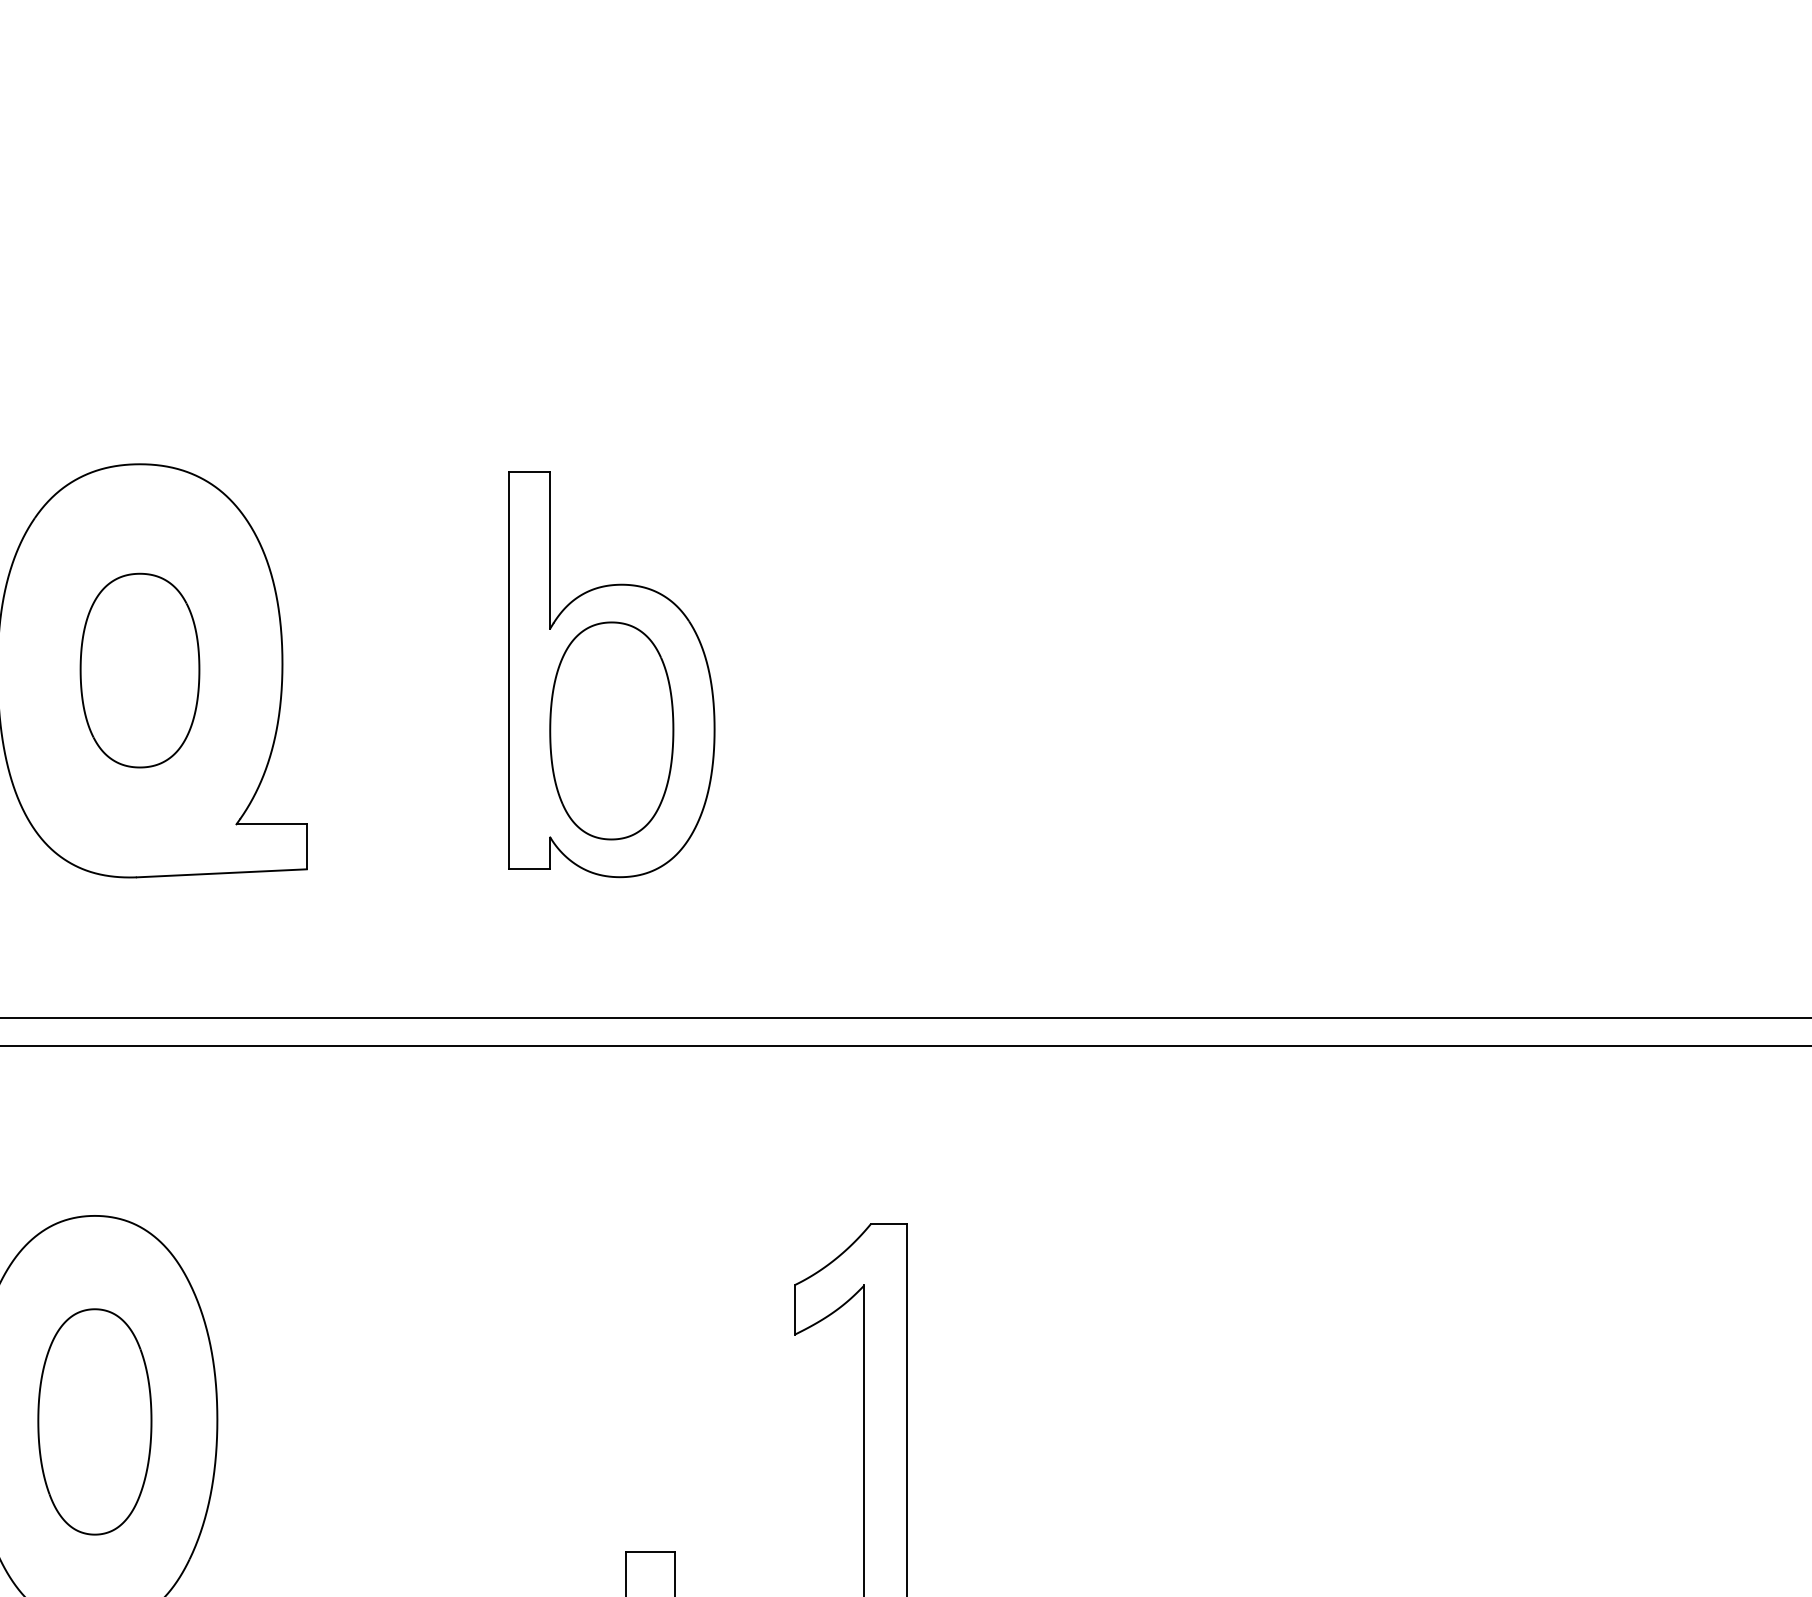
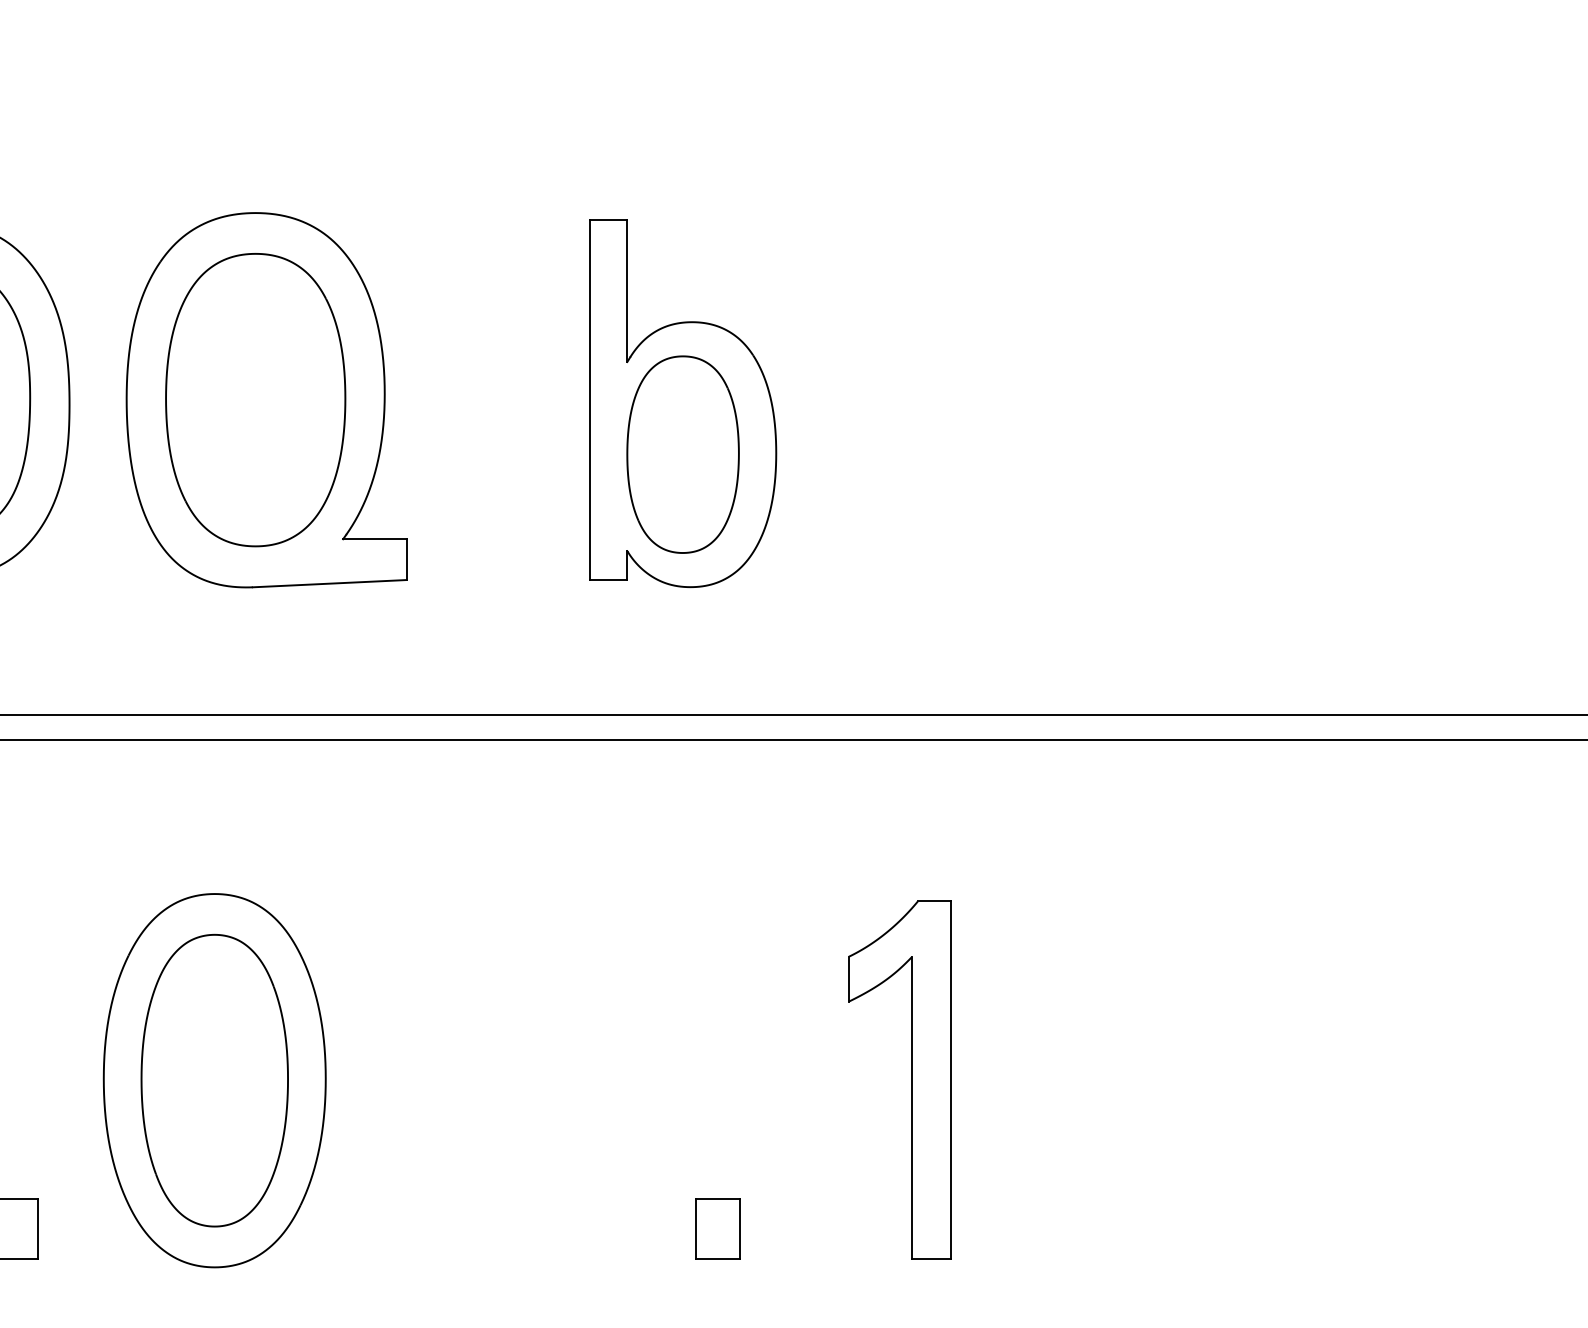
part: (139, 670) -> (255, 399), size x1.67
part: (94, 1421) -> (214, 1080), size x1.43

